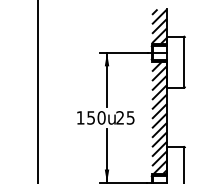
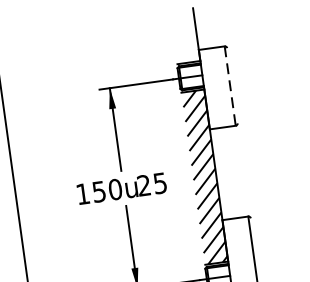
hatch: (159, 26) -> (185, 36), removed
line: (183, 62) -> (229, 86), solid -> dashed

